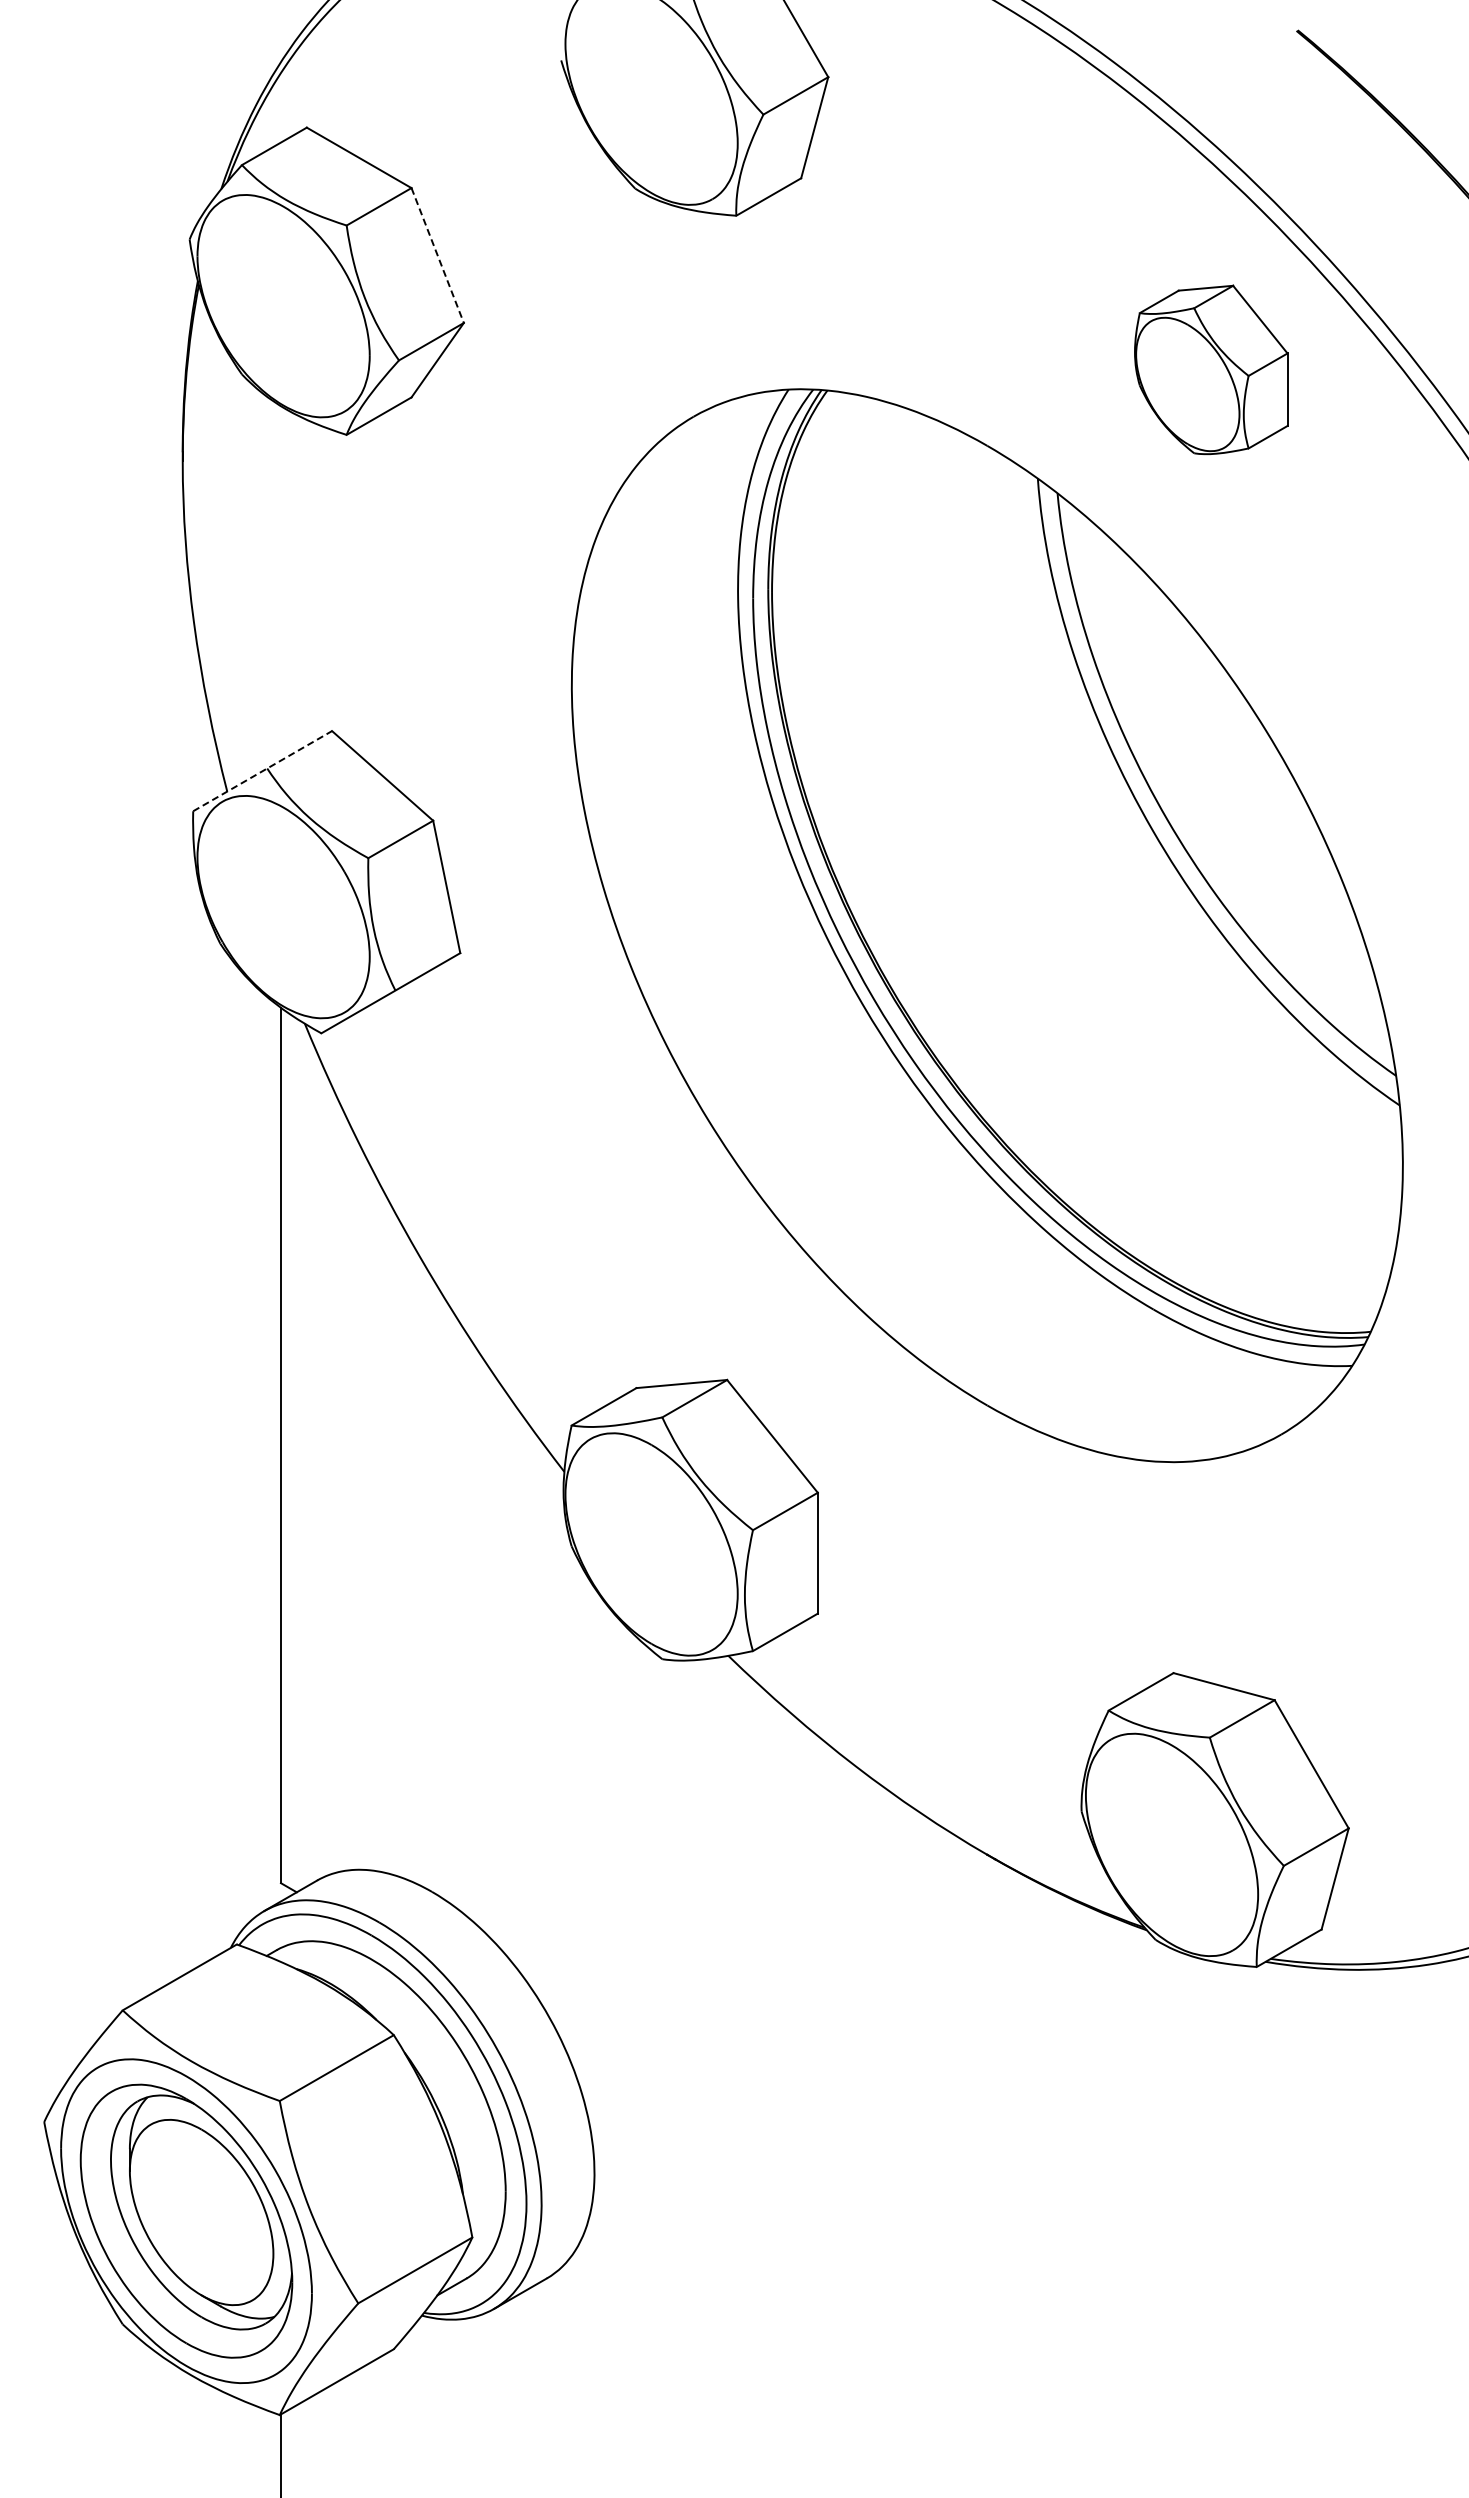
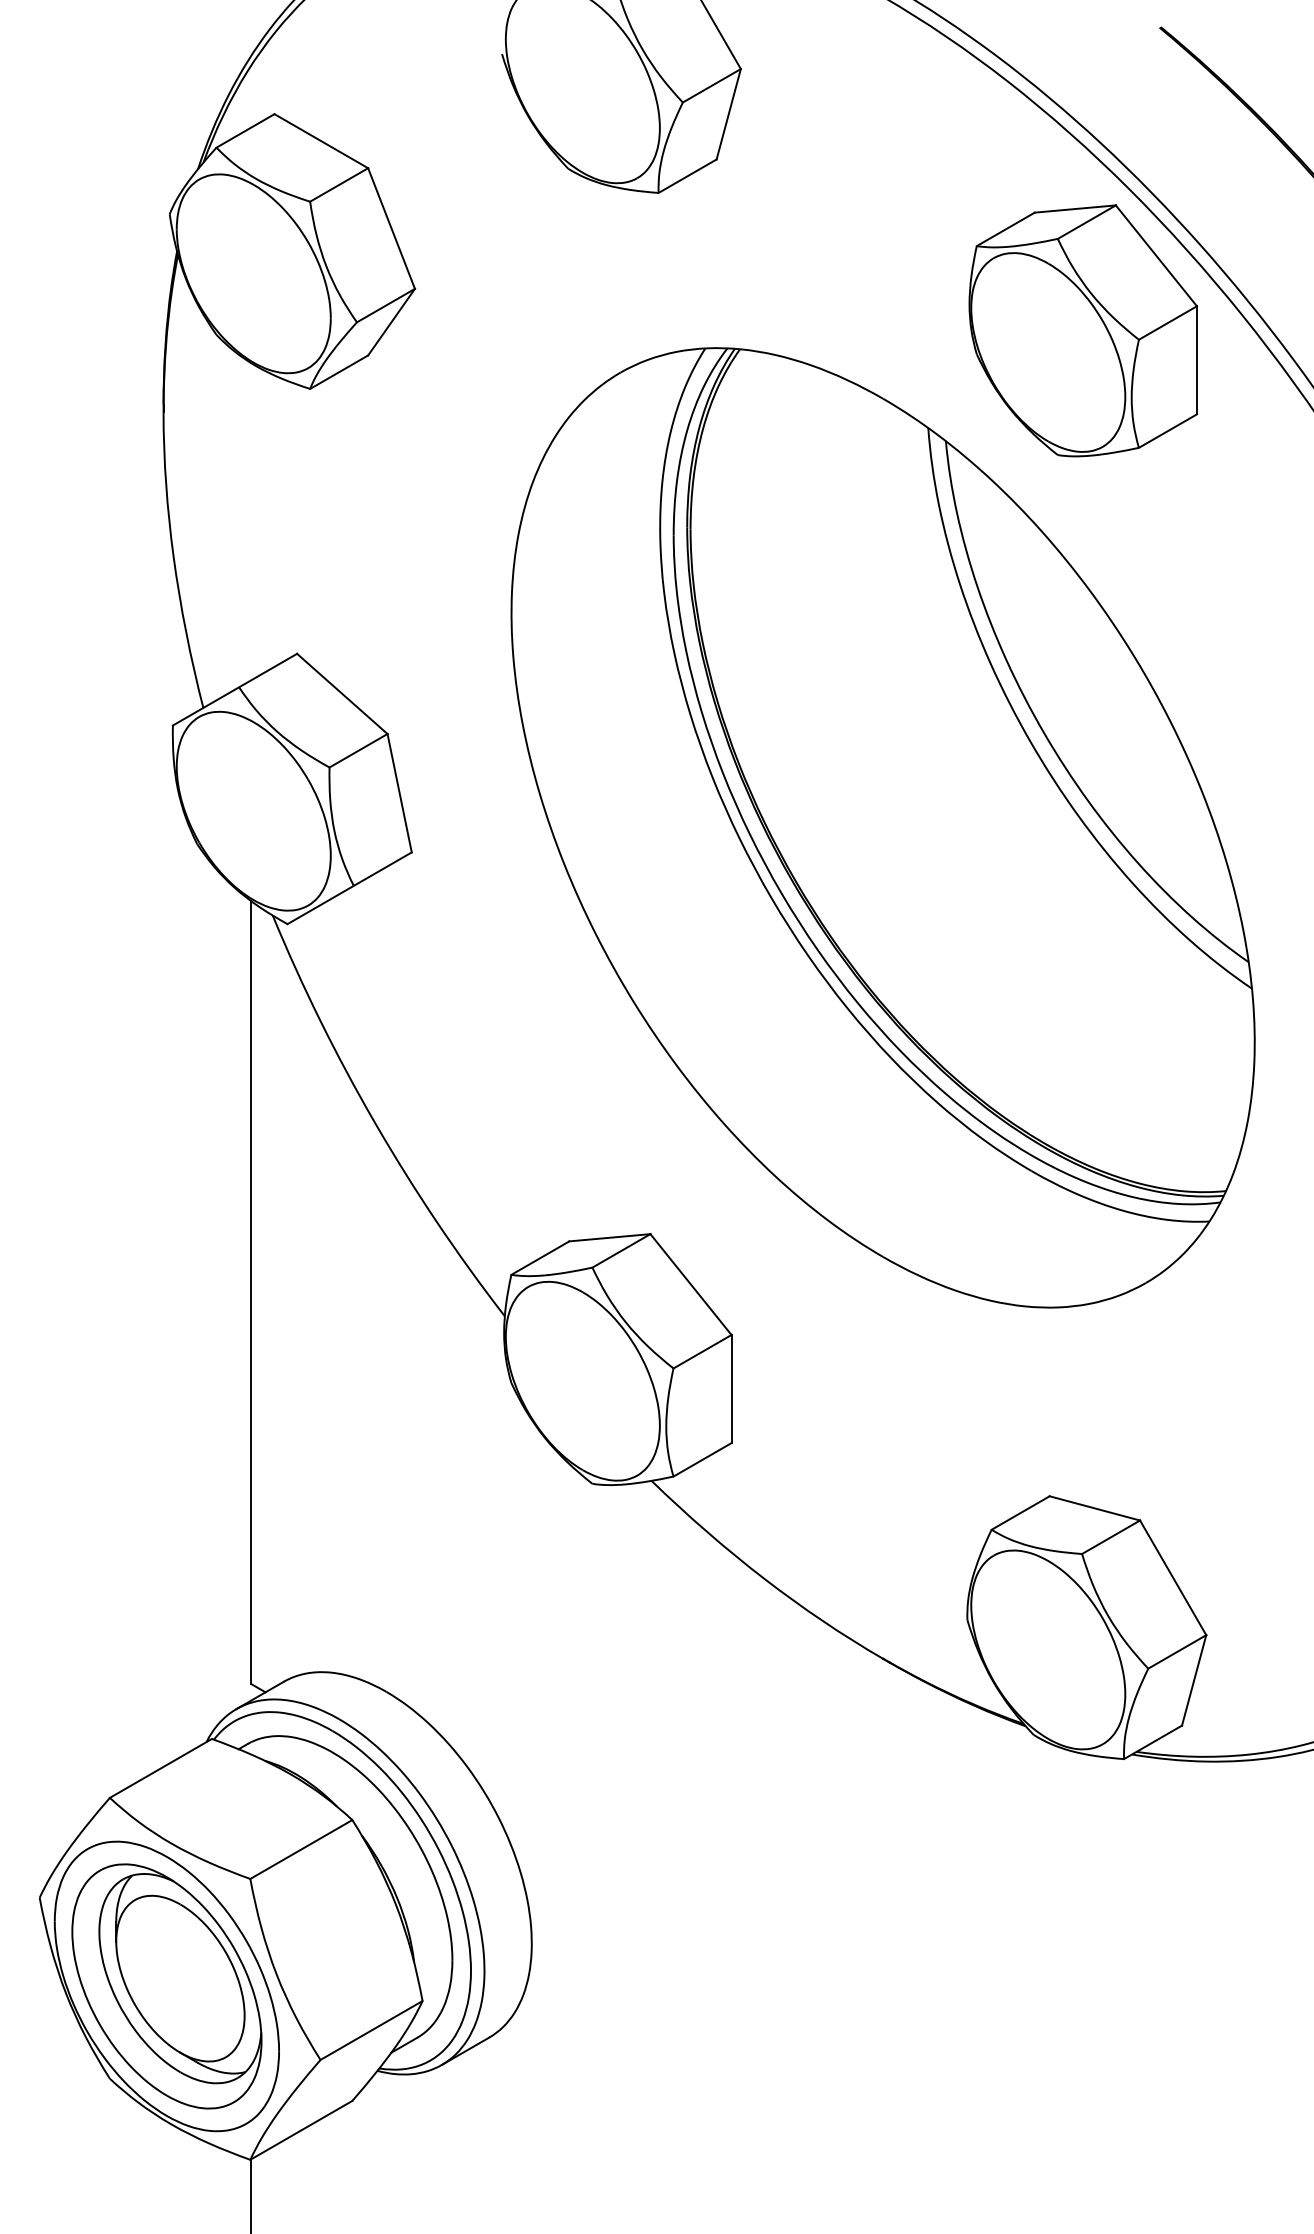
line: (437, 256) -> (391, 229), dashed -> solid
part: (1211, 369) -> (1083, 330), size x1.67
line: (263, 770) -> (235, 689), dashed -> solid

